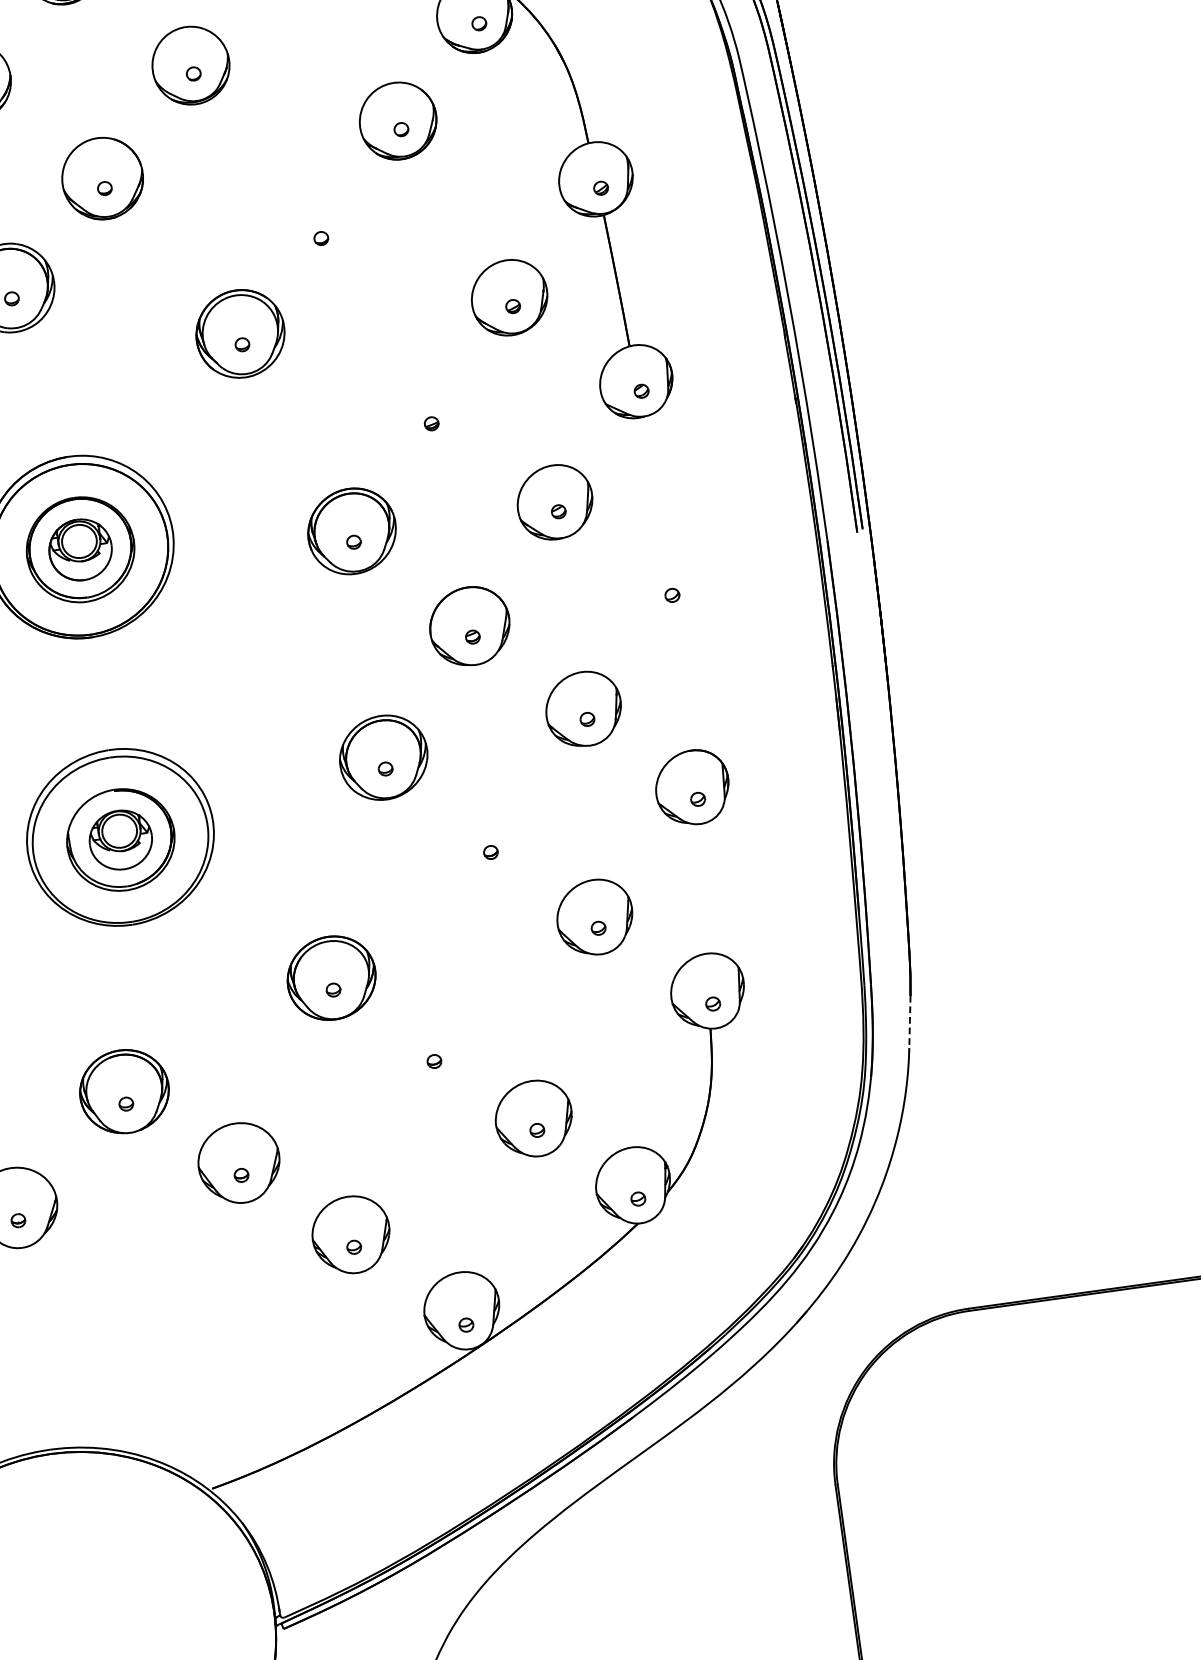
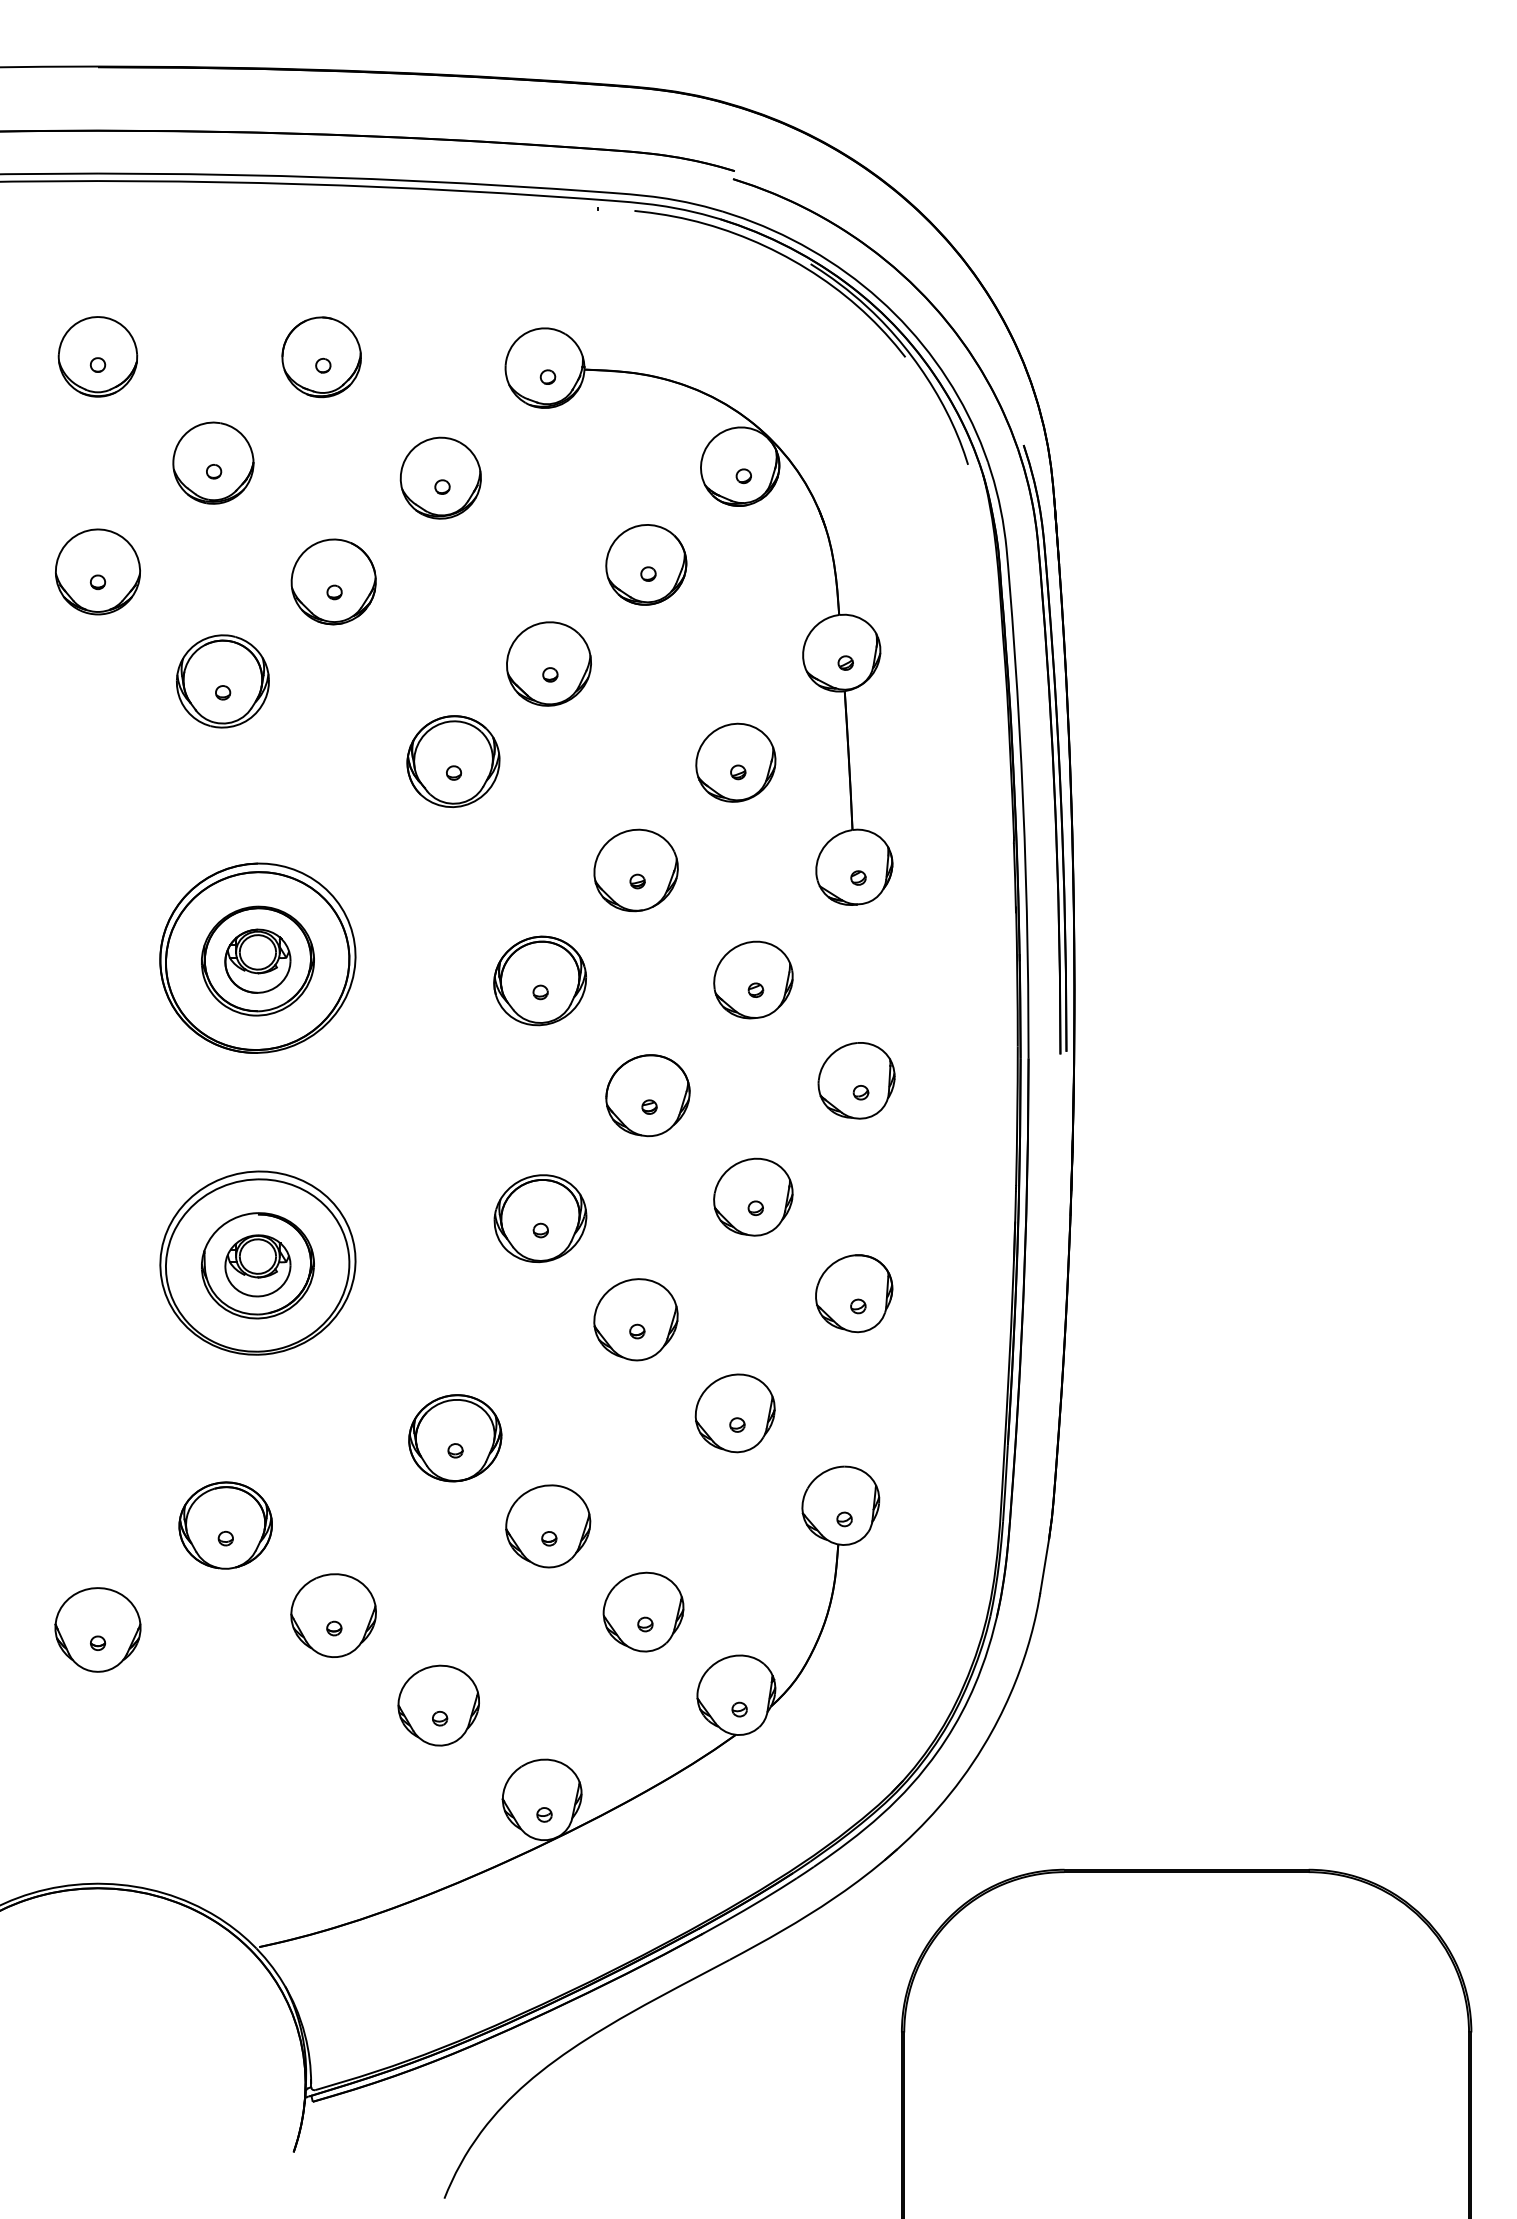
part: (318, 227) -> (548, 663), added
part: (428, 413) -> (635, 870), added
part: (666, 584) -> (856, 1080), added
part: (487, 841) -> (635, 1319), added
line: (909, 1022) -> (1044, 1566), dashed -> solid
part: (432, 1049) -> (548, 1526), added

